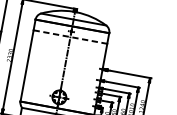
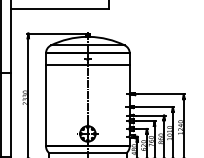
line: (70, 37) -> (87, 65), dashed -> solid

